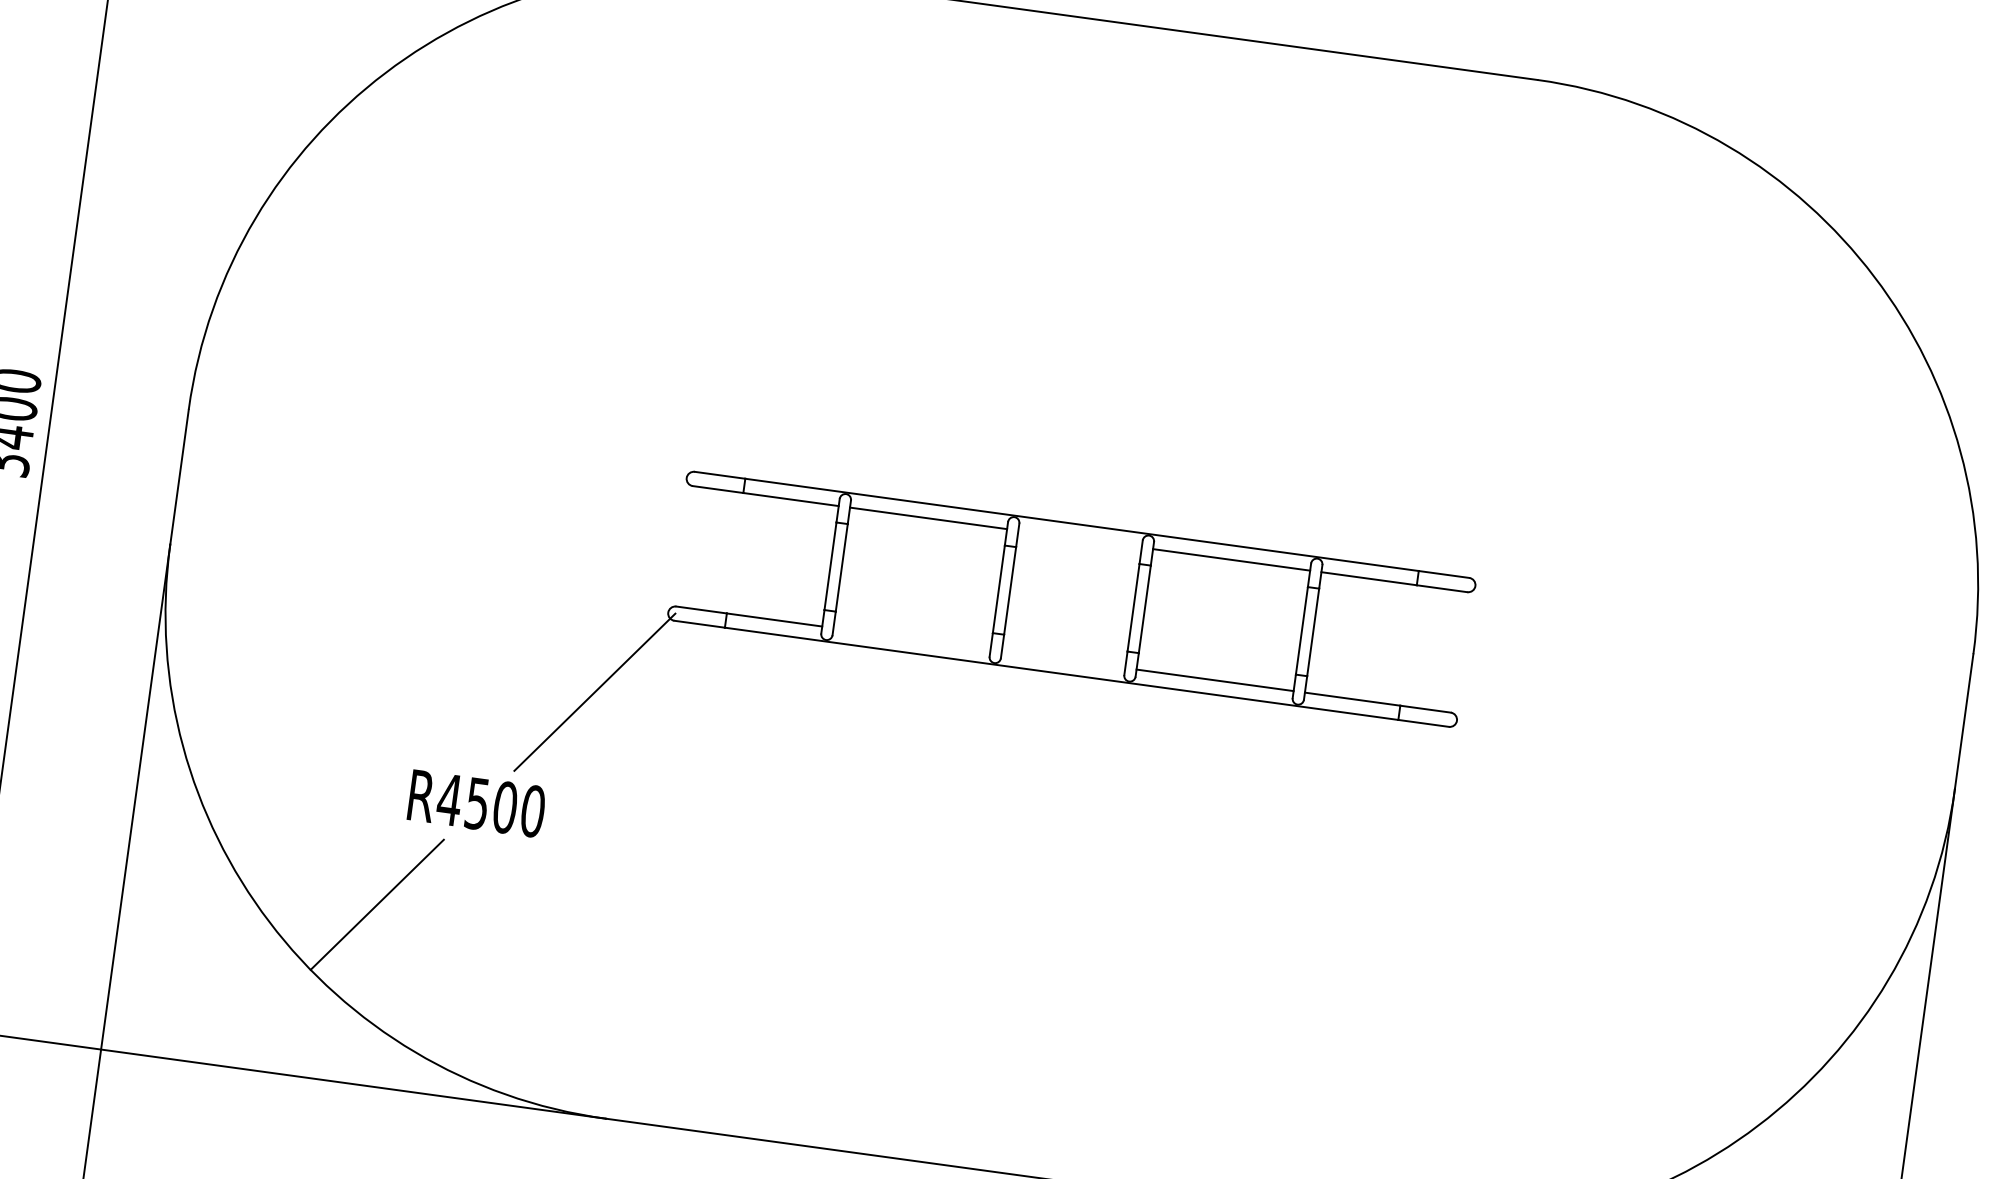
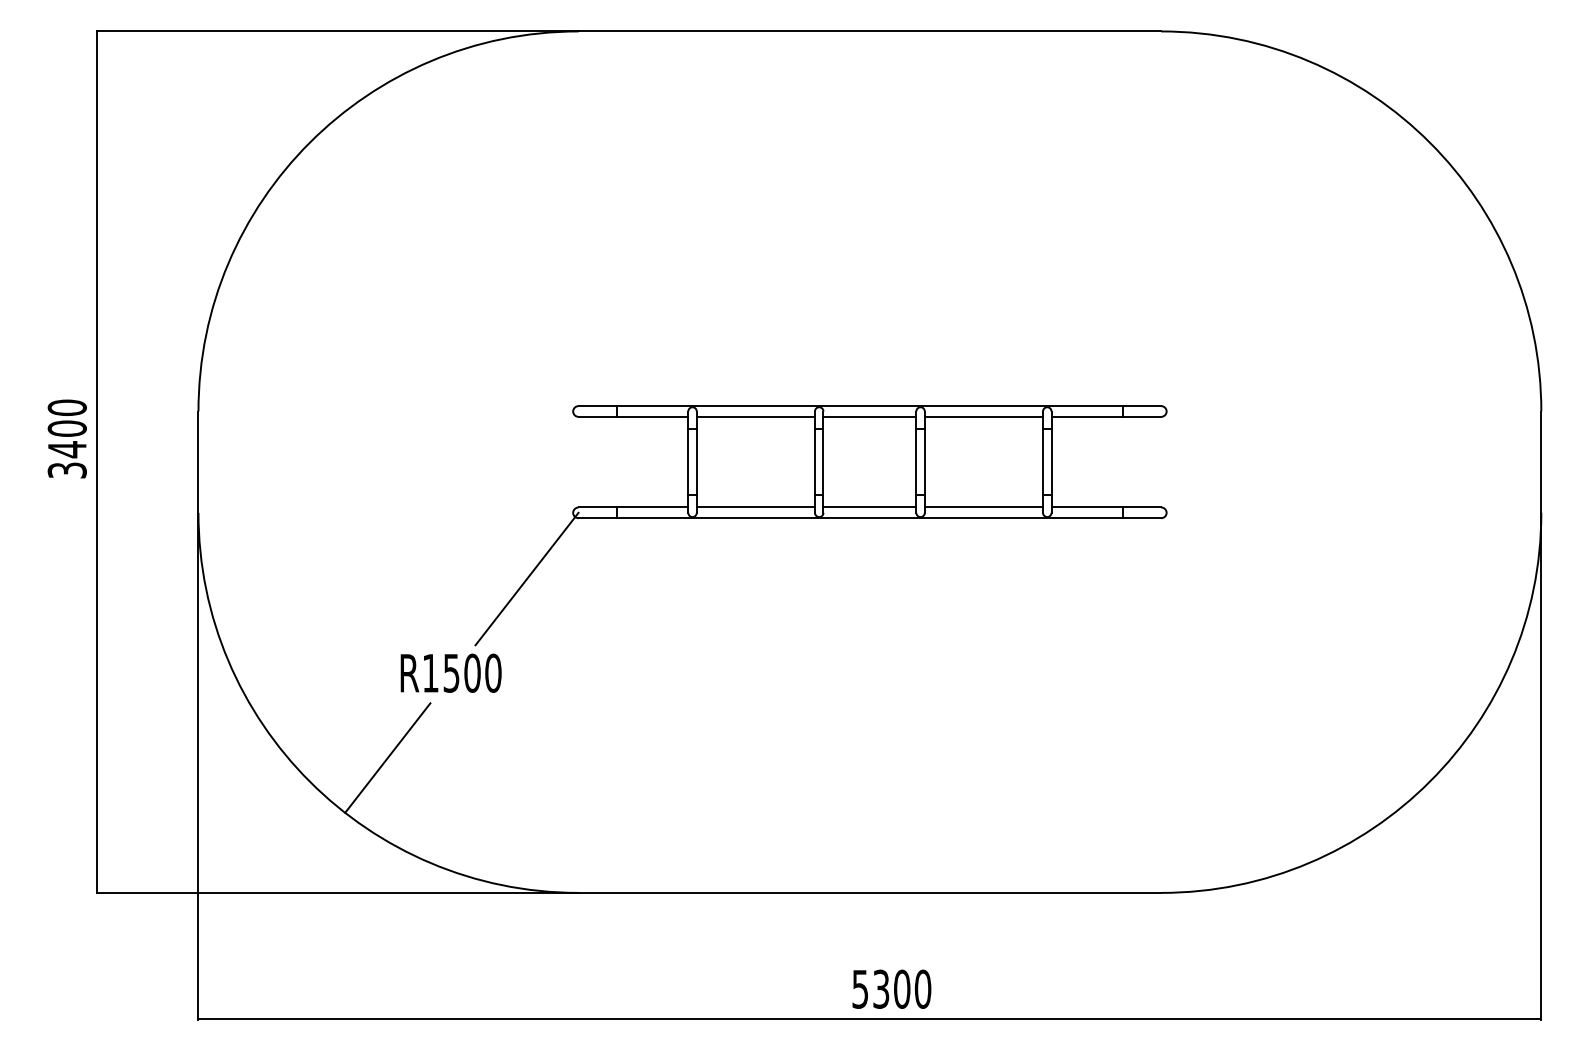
line: (1079, 538) -> (869, 416), added
line: (911, 638) -> (755, 507), added
line: (1063, 659) -> (869, 507), added
text: (449, 800) -> (430, 673), R4500 -> R1500

